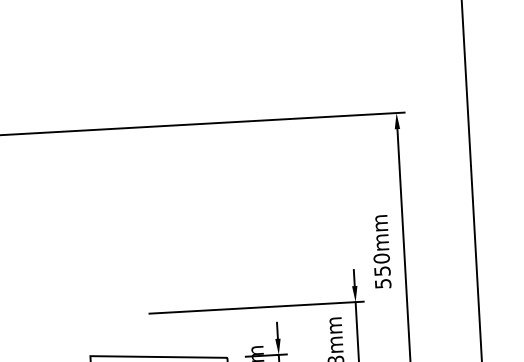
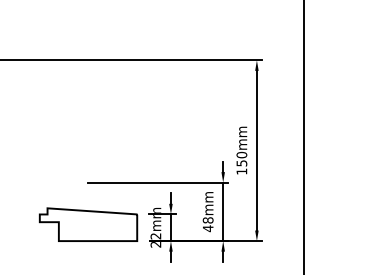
text: (382, 283) -> (241, 171), 550mm -> 150mm

